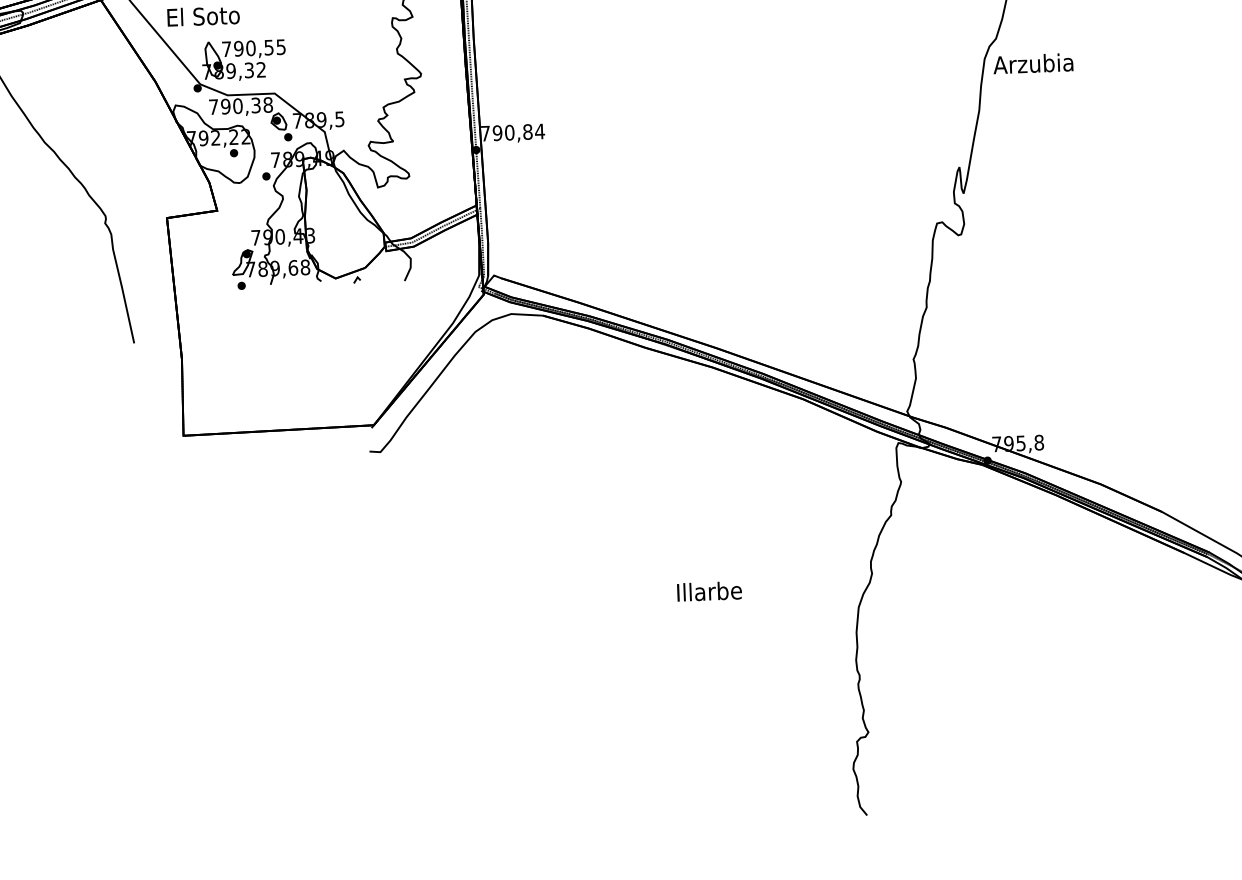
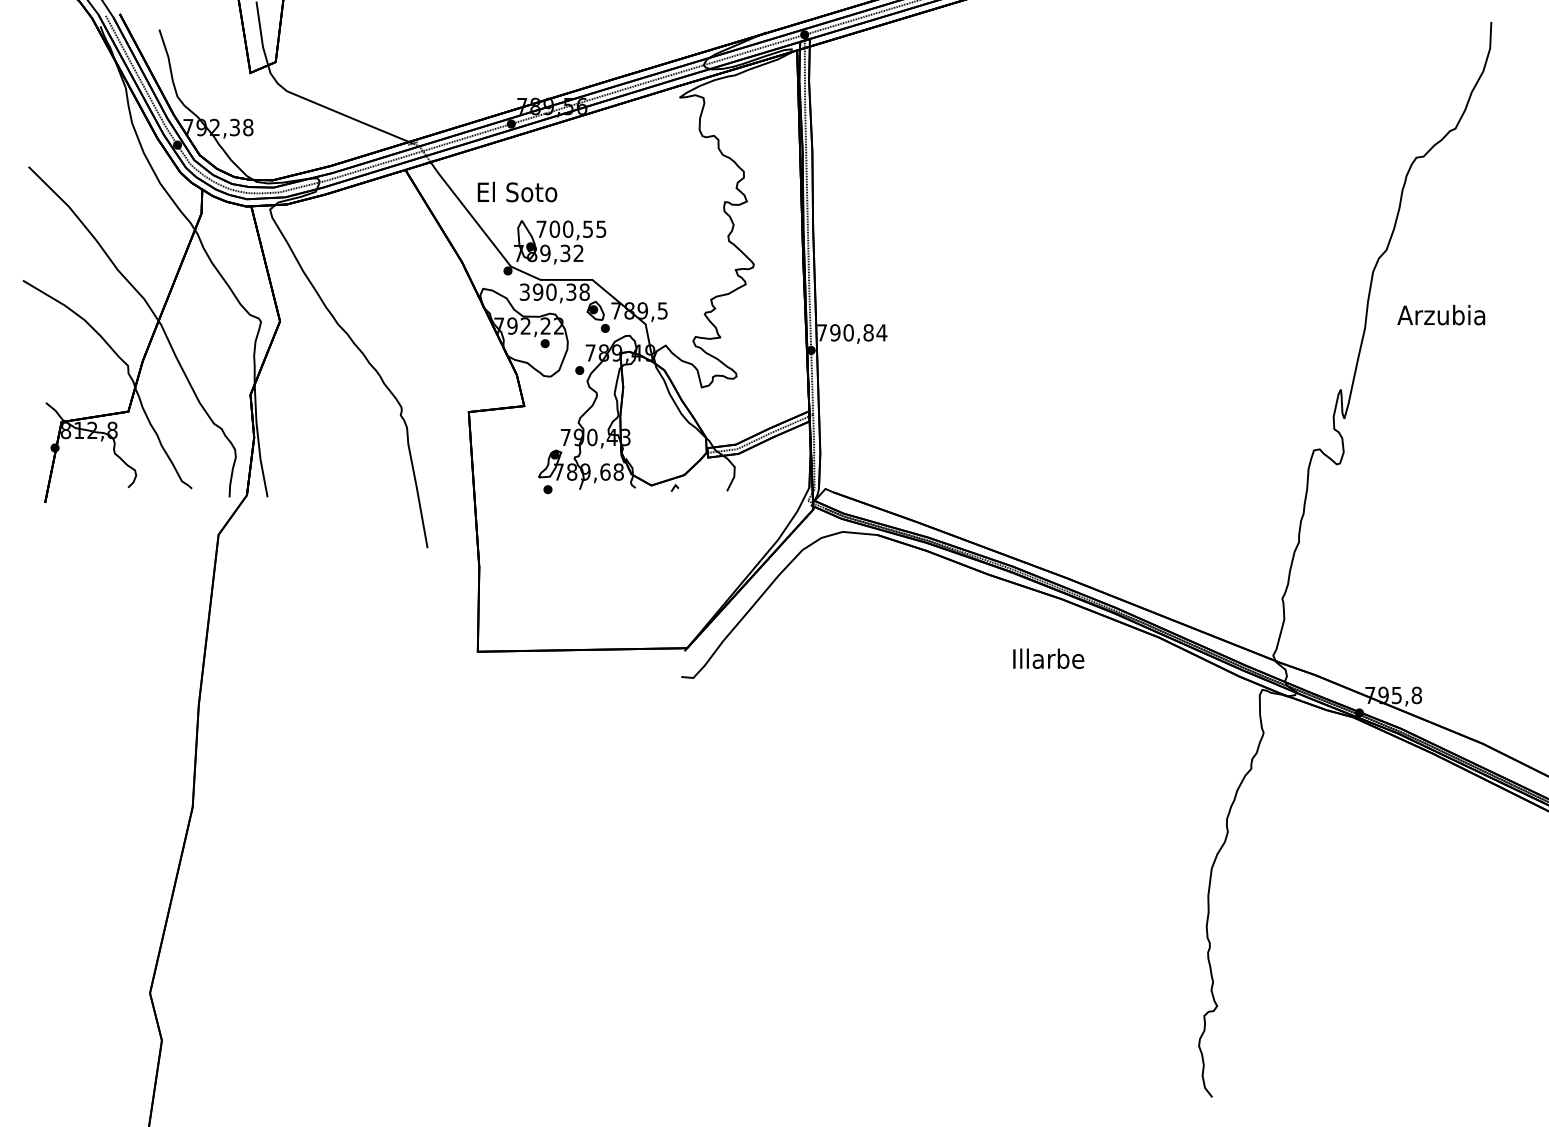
text: (238, 48) -> (554, 228), 790,55 -> 700,55
text: (1033, 63) -> (1441, 314), moved
text: (213, 106) -> (524, 291), 790,38 -> 390,38
text: (709, 591) -> (1048, 658), moved

